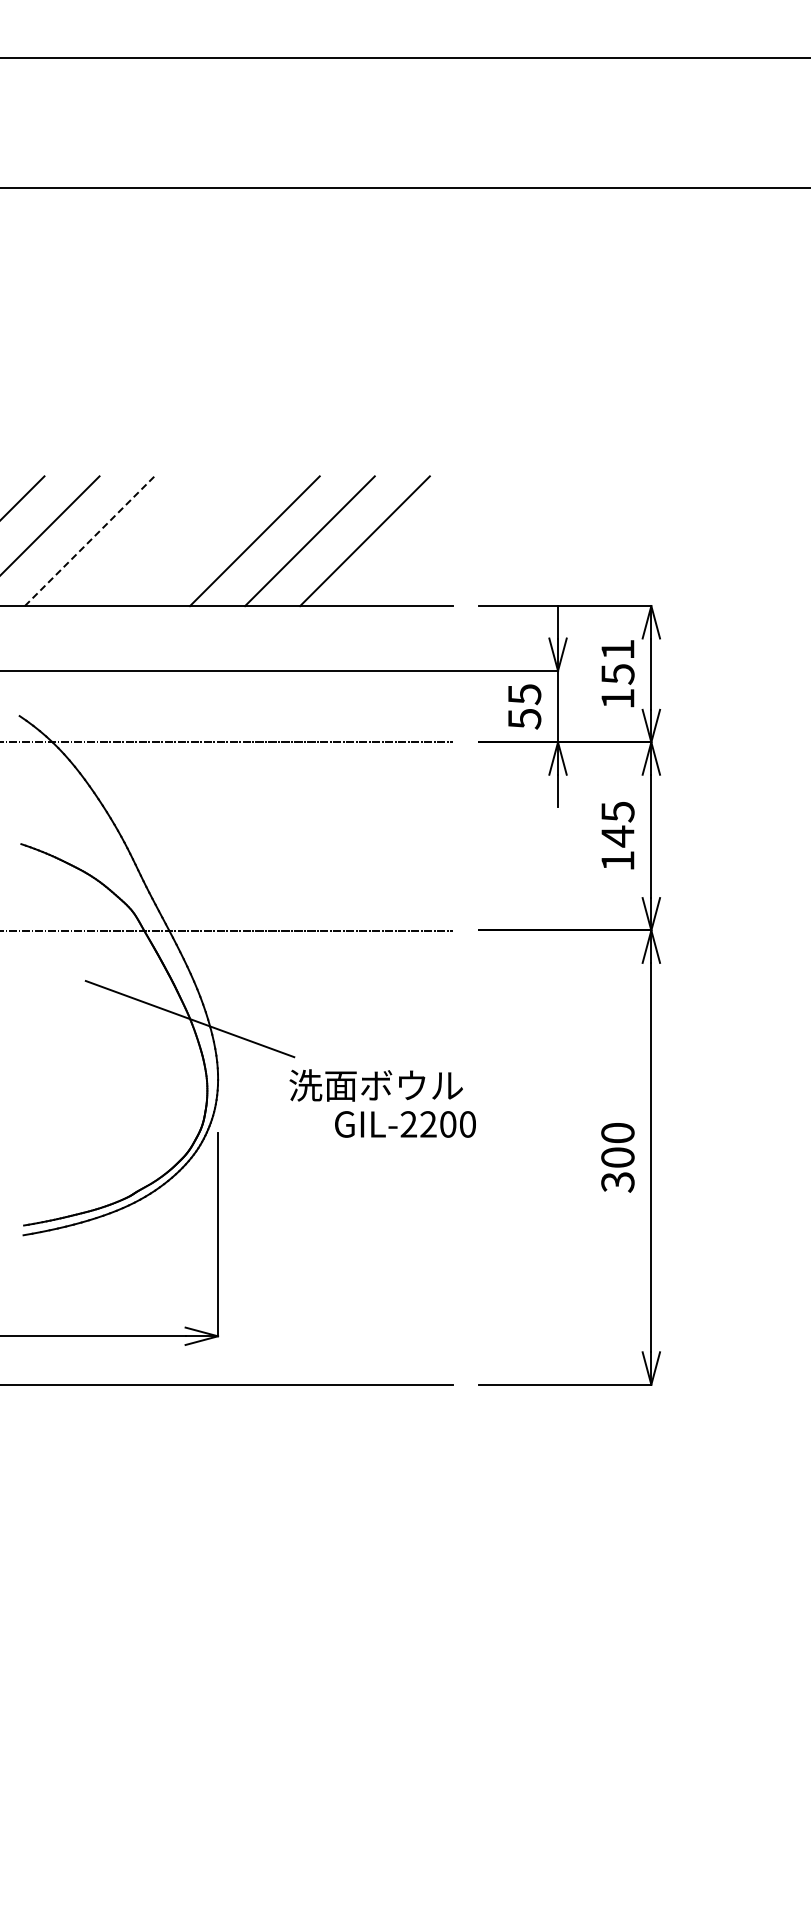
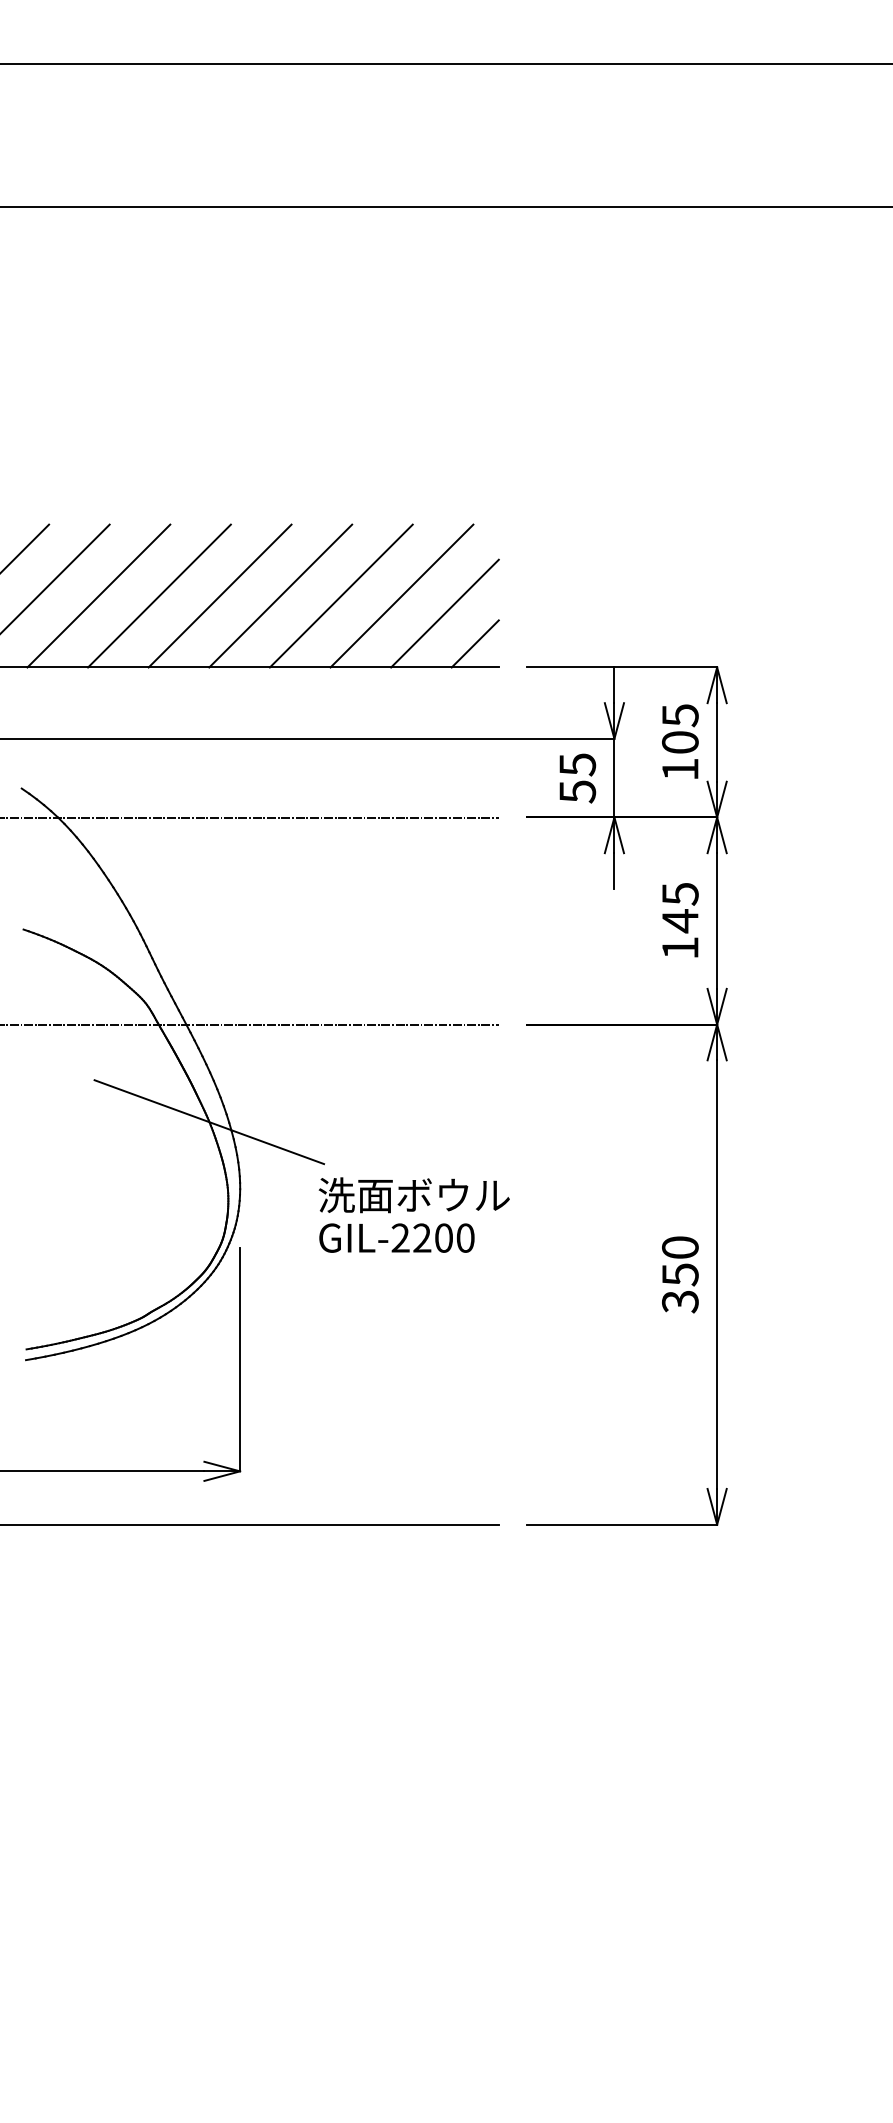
line: (89, 541) -> (98, 596), dashed -> solid
line: (144, 541) -> (159, 596), added
line: (199, 541) -> (219, 596), added
line: (404, 557) -> (445, 613), added
line: (431, 584) -> (475, 643), added
text: (617, 661) -> (679, 728), 151 -> 105
text: (405, 1124) -> (396, 1238), moved
text: (617, 1157) -> (679, 1274), 300 -> 350

